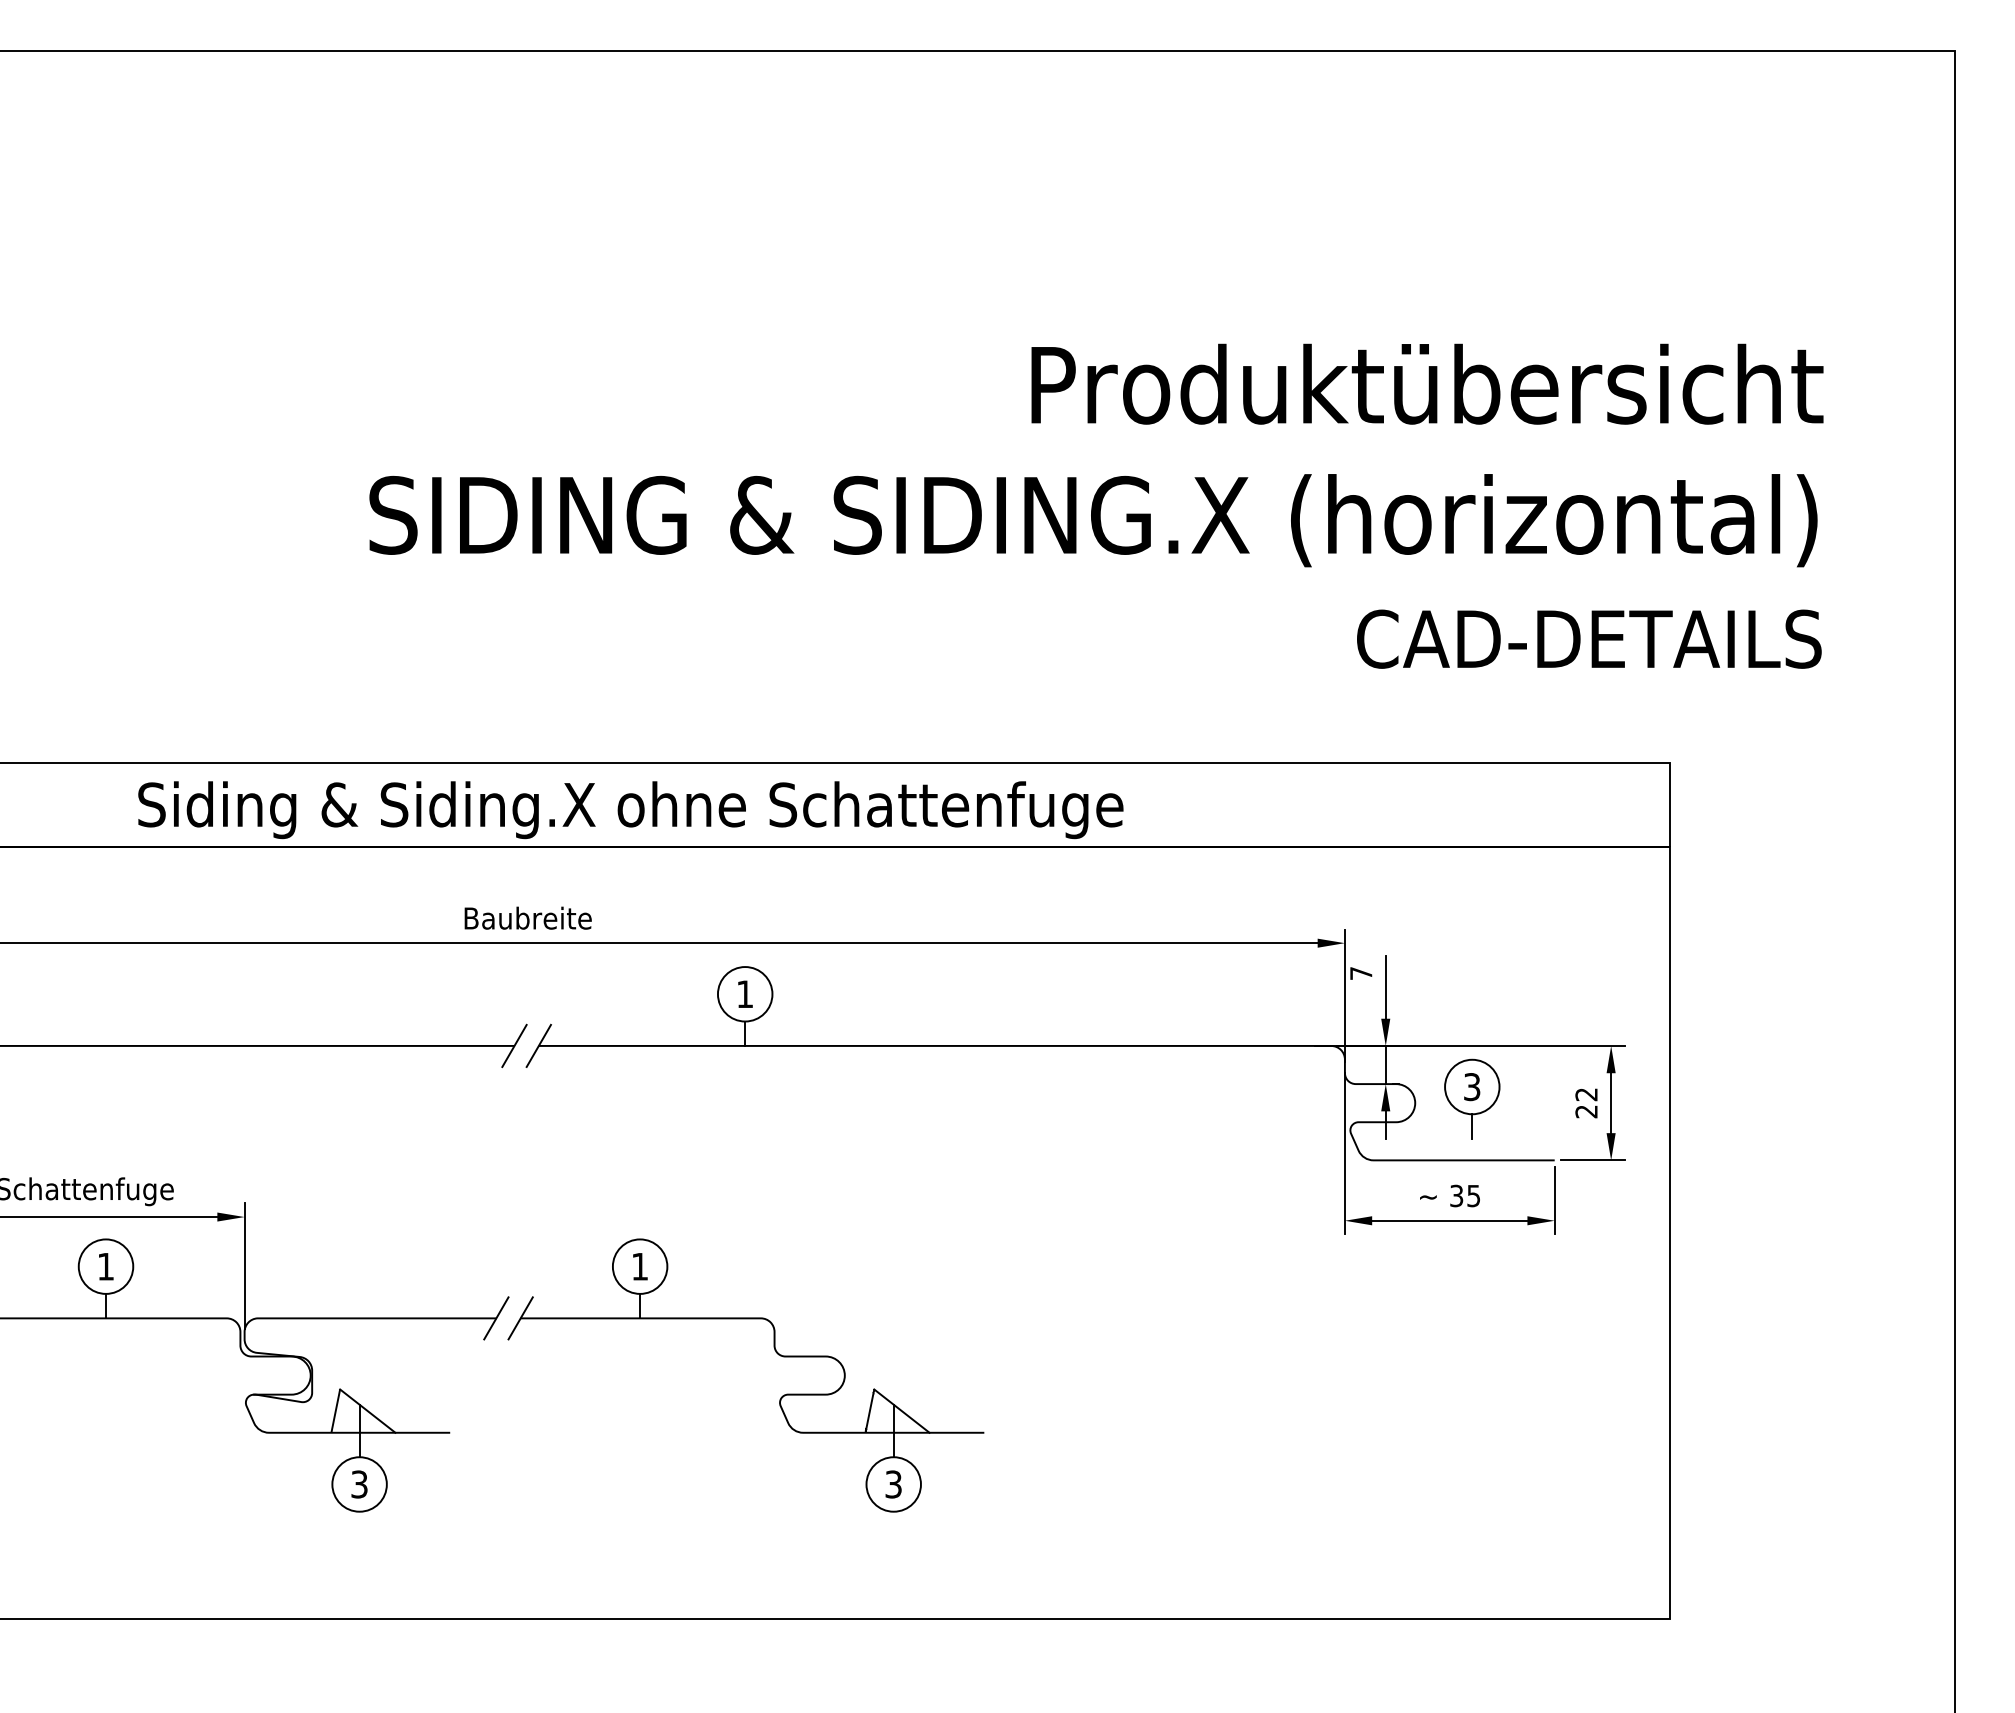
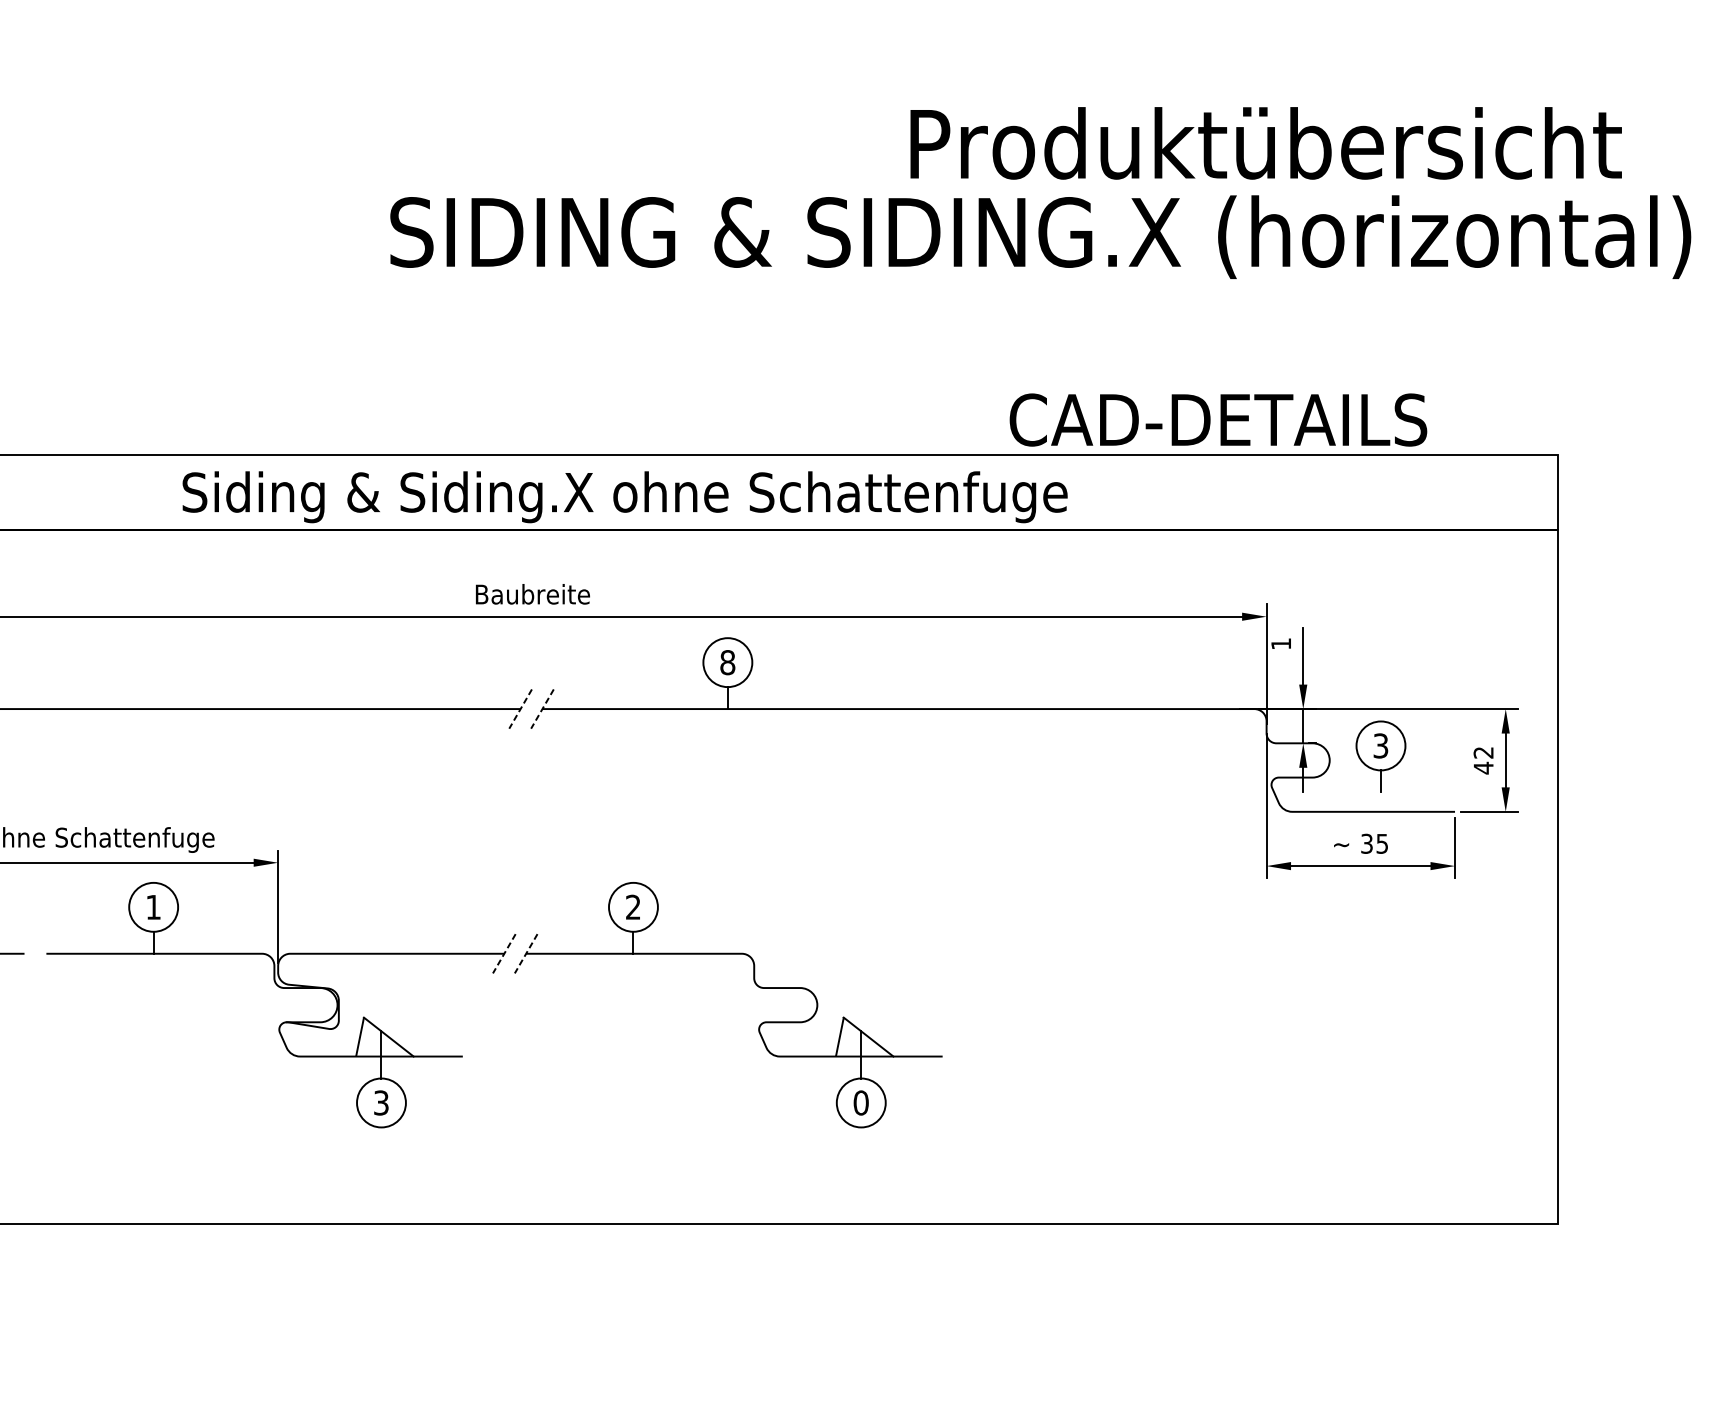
text: (1427, 383) -> (1266, 142), moved
text: (1589, 638) -> (1218, 419), moved
text: (1361, 973) -> (1281, 643), 7 -> 1
text: (744, 994) -> (727, 662), 1 -> 8
line: (514, 1046) -> (520, 709), solid -> dashed
line: (538, 1046) -> (542, 709), solid -> dashed
text: (1586, 1111) -> (1483, 767), 22 -> 42
text: (639, 1266) -> (632, 907), 1 -> 2
line: (496, 1318) -> (504, 953), solid -> dashed
line: (520, 1318) -> (525, 953), solid -> dashed
text: (893, 1484) -> (861, 1103), 3 -> 0

